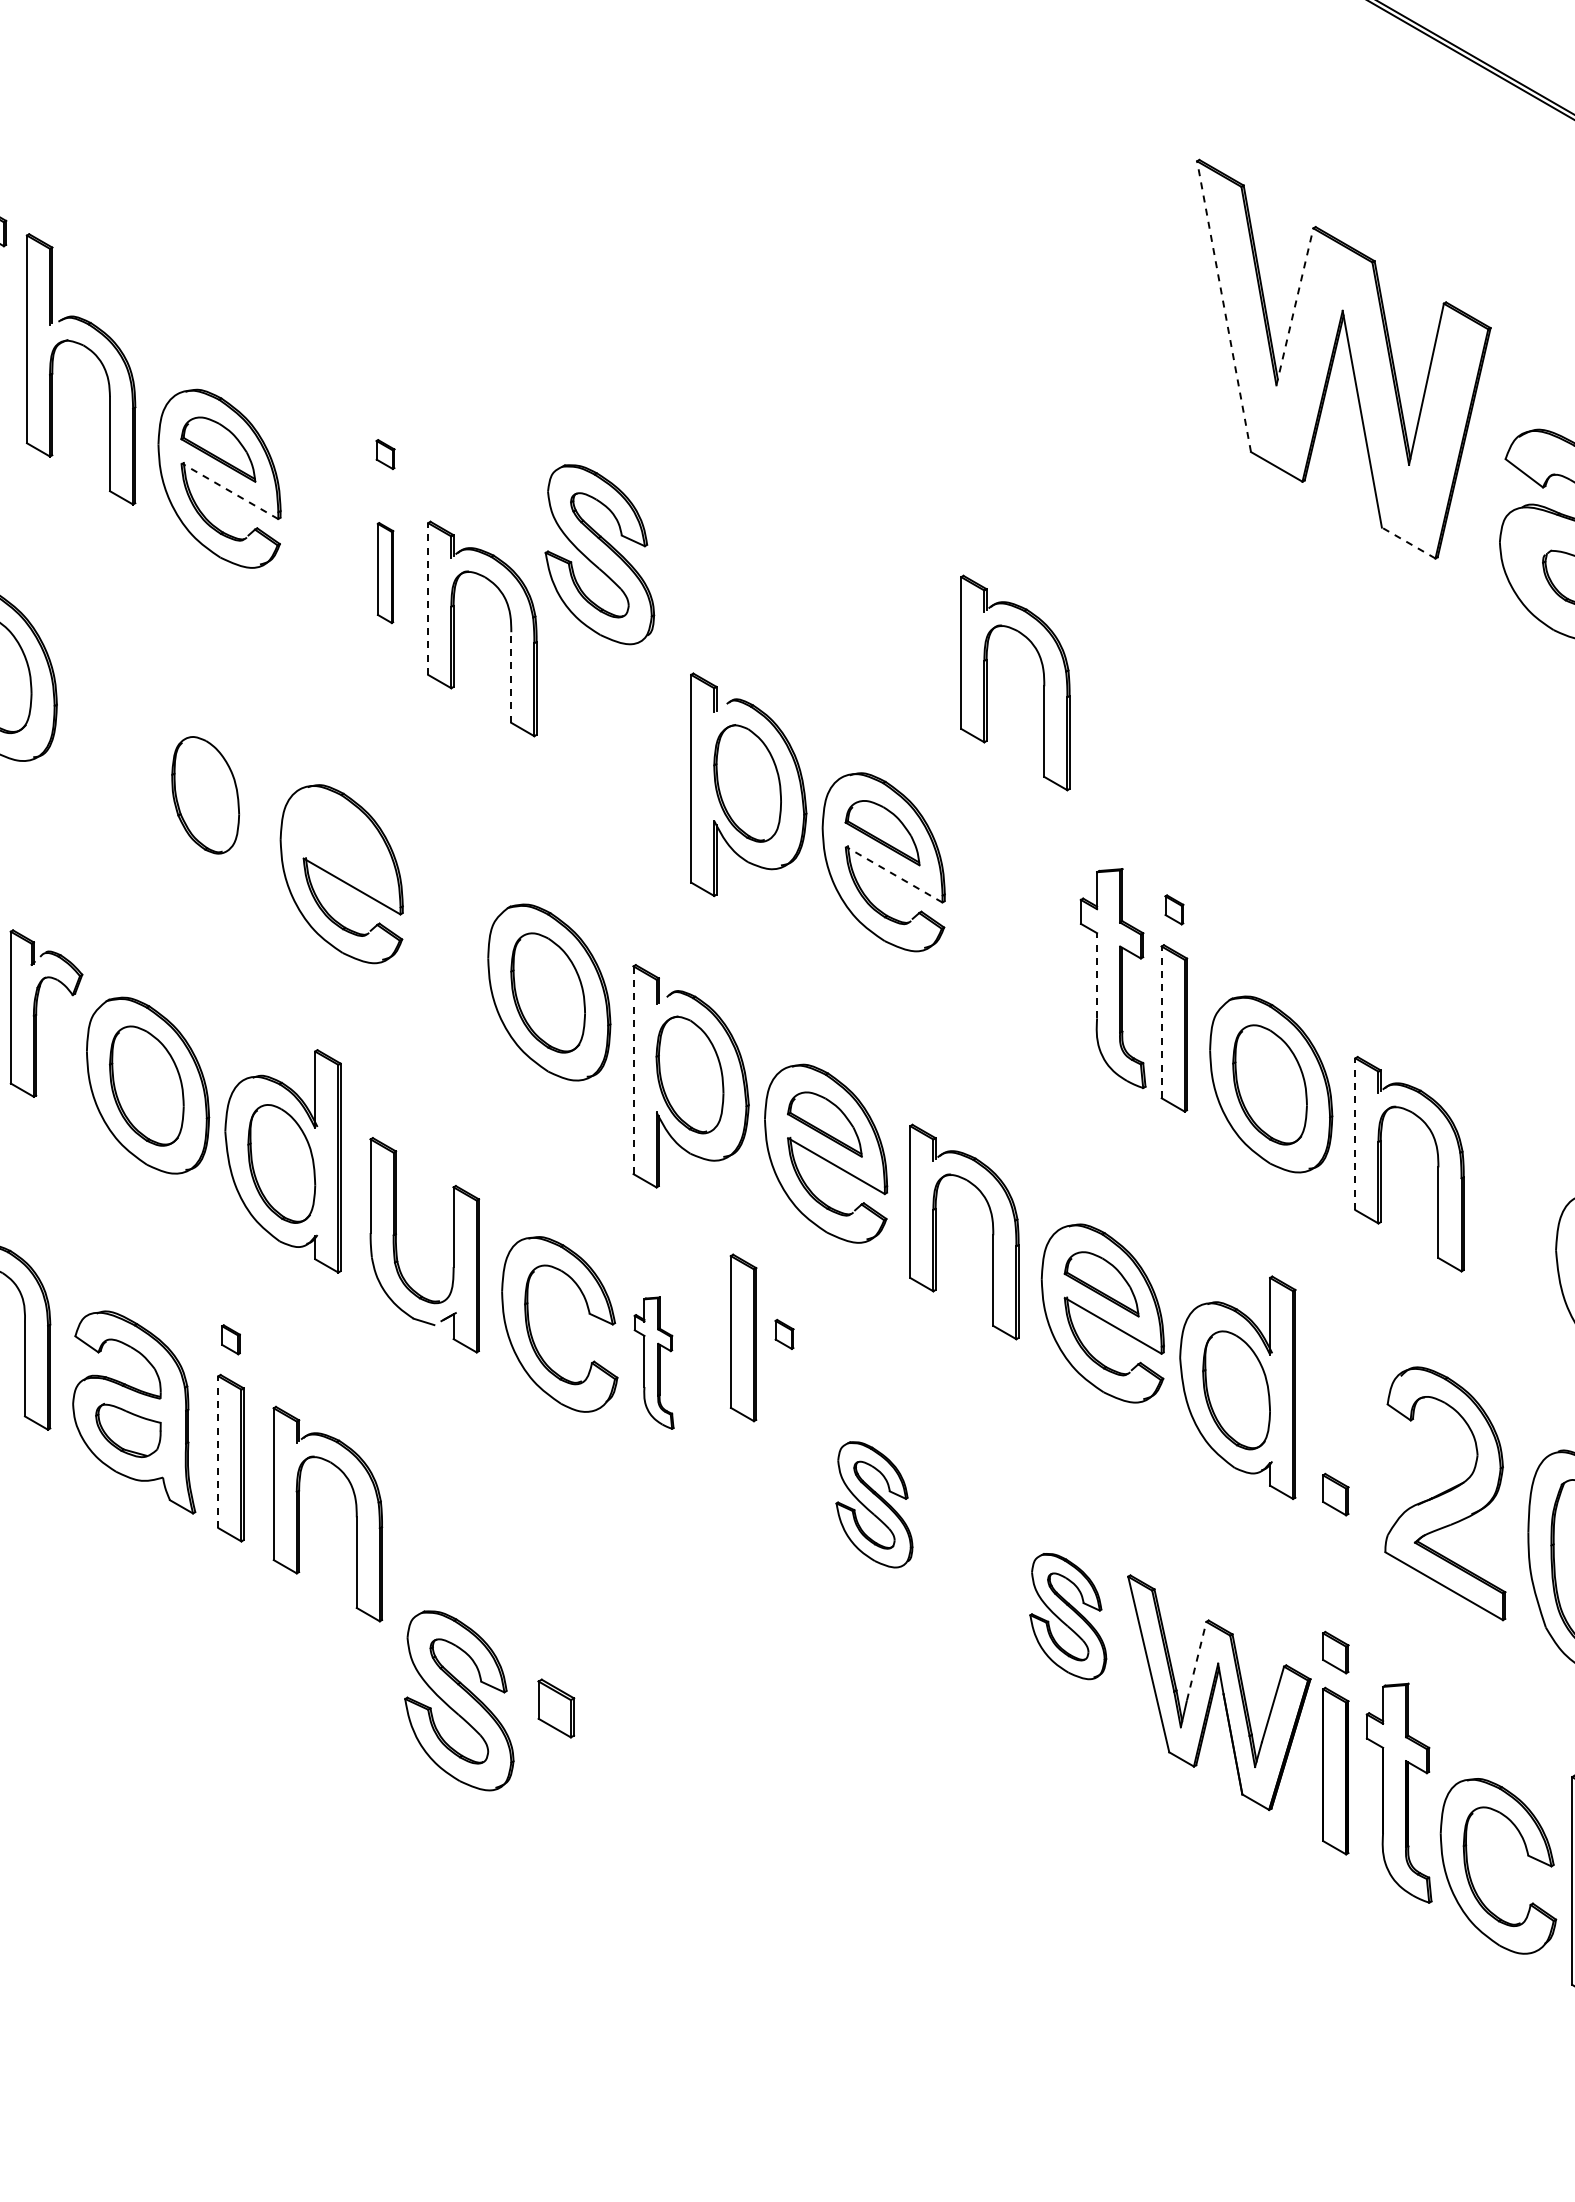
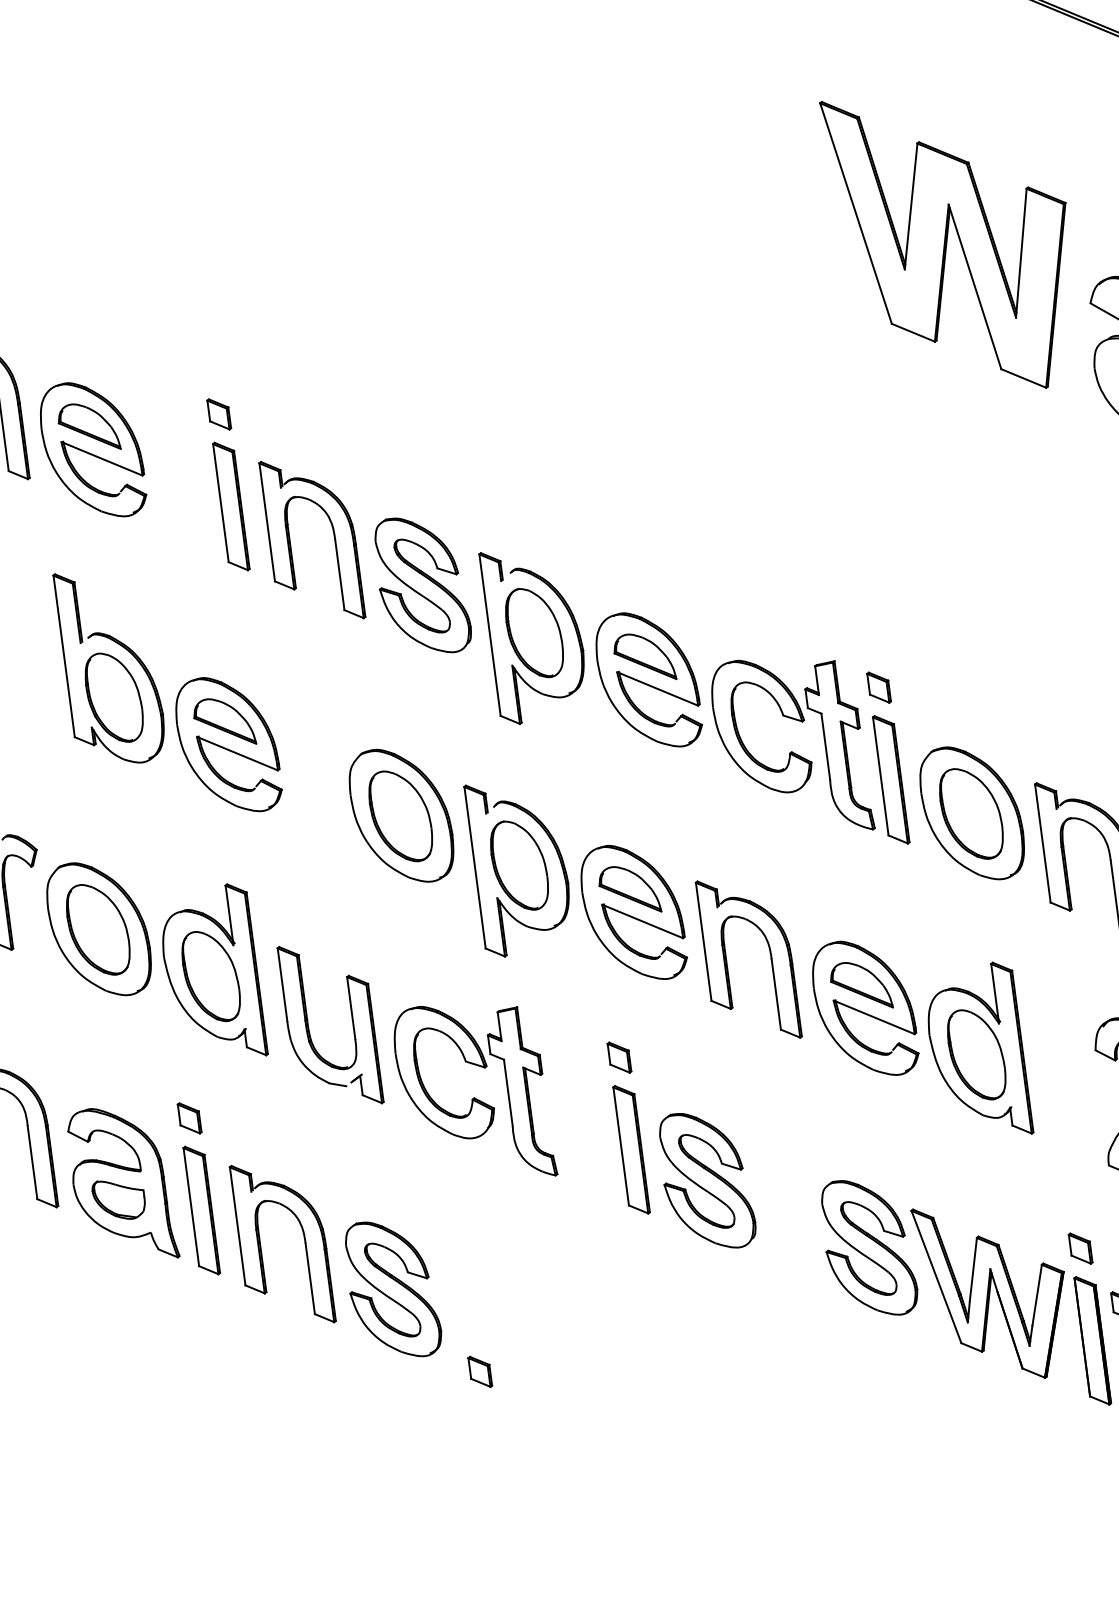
line: (1224, 306) -> (856, 213), dashed -> solid
line: (1294, 306) -> (910, 206), dashed -> solid
part: (385, 454) -> (219, 414), size x1.43
line: (229, 491) -> (101, 459), dashed -> solid
line: (1408, 543) -> (1023, 378), dashed -> solid
part: (599, 554) -> (422, 585), moved
part: (385, 572) -> (231, 506), size x1.67
line: (428, 599) -> (267, 522), dashed -> solid
line: (511, 677) -> (339, 574), dashed -> solid
part: (987, 682) -> (710, 530), removed
part: (226, 734) -> (124, 648), added
part: (340, 845) -> (224, 722), added
line: (894, 874) -> (657, 688), dashed -> solid
part: (1174, 909) -> (879, 687), size x1.43
part: (990, 946) -> (739, 734), added
line: (1097, 975) -> (826, 746), dashed -> solid
line: (1161, 1022) -> (880, 776), dashed -> solid
line: (633, 1070) -> (475, 867), dashed -> solid
line: (1355, 1134) -> (1042, 843), dashed -> solid
part: (784, 1334) -> (619, 1057), size x1.43
part: (743, 1337) -> (631, 1149), moved
part: (230, 1339) -> (189, 1118), size x1.43
part: (653, 1362) -> (520, 1092), size x1.67
line: (218, 1452) -> (191, 1207), dashed -> solid
part: (1335, 1494) -> (1064, 1125), removed
part: (874, 1504) -> (706, 1180), size x1.43
part: (1068, 1616) -> (869, 1247), size x1.43
line: (1196, 1660) -> (973, 1268), dashed -> solid
part: (459, 1700) -> (392, 1289), moved
part: (555, 1708) -> (479, 1371), size x0.71

